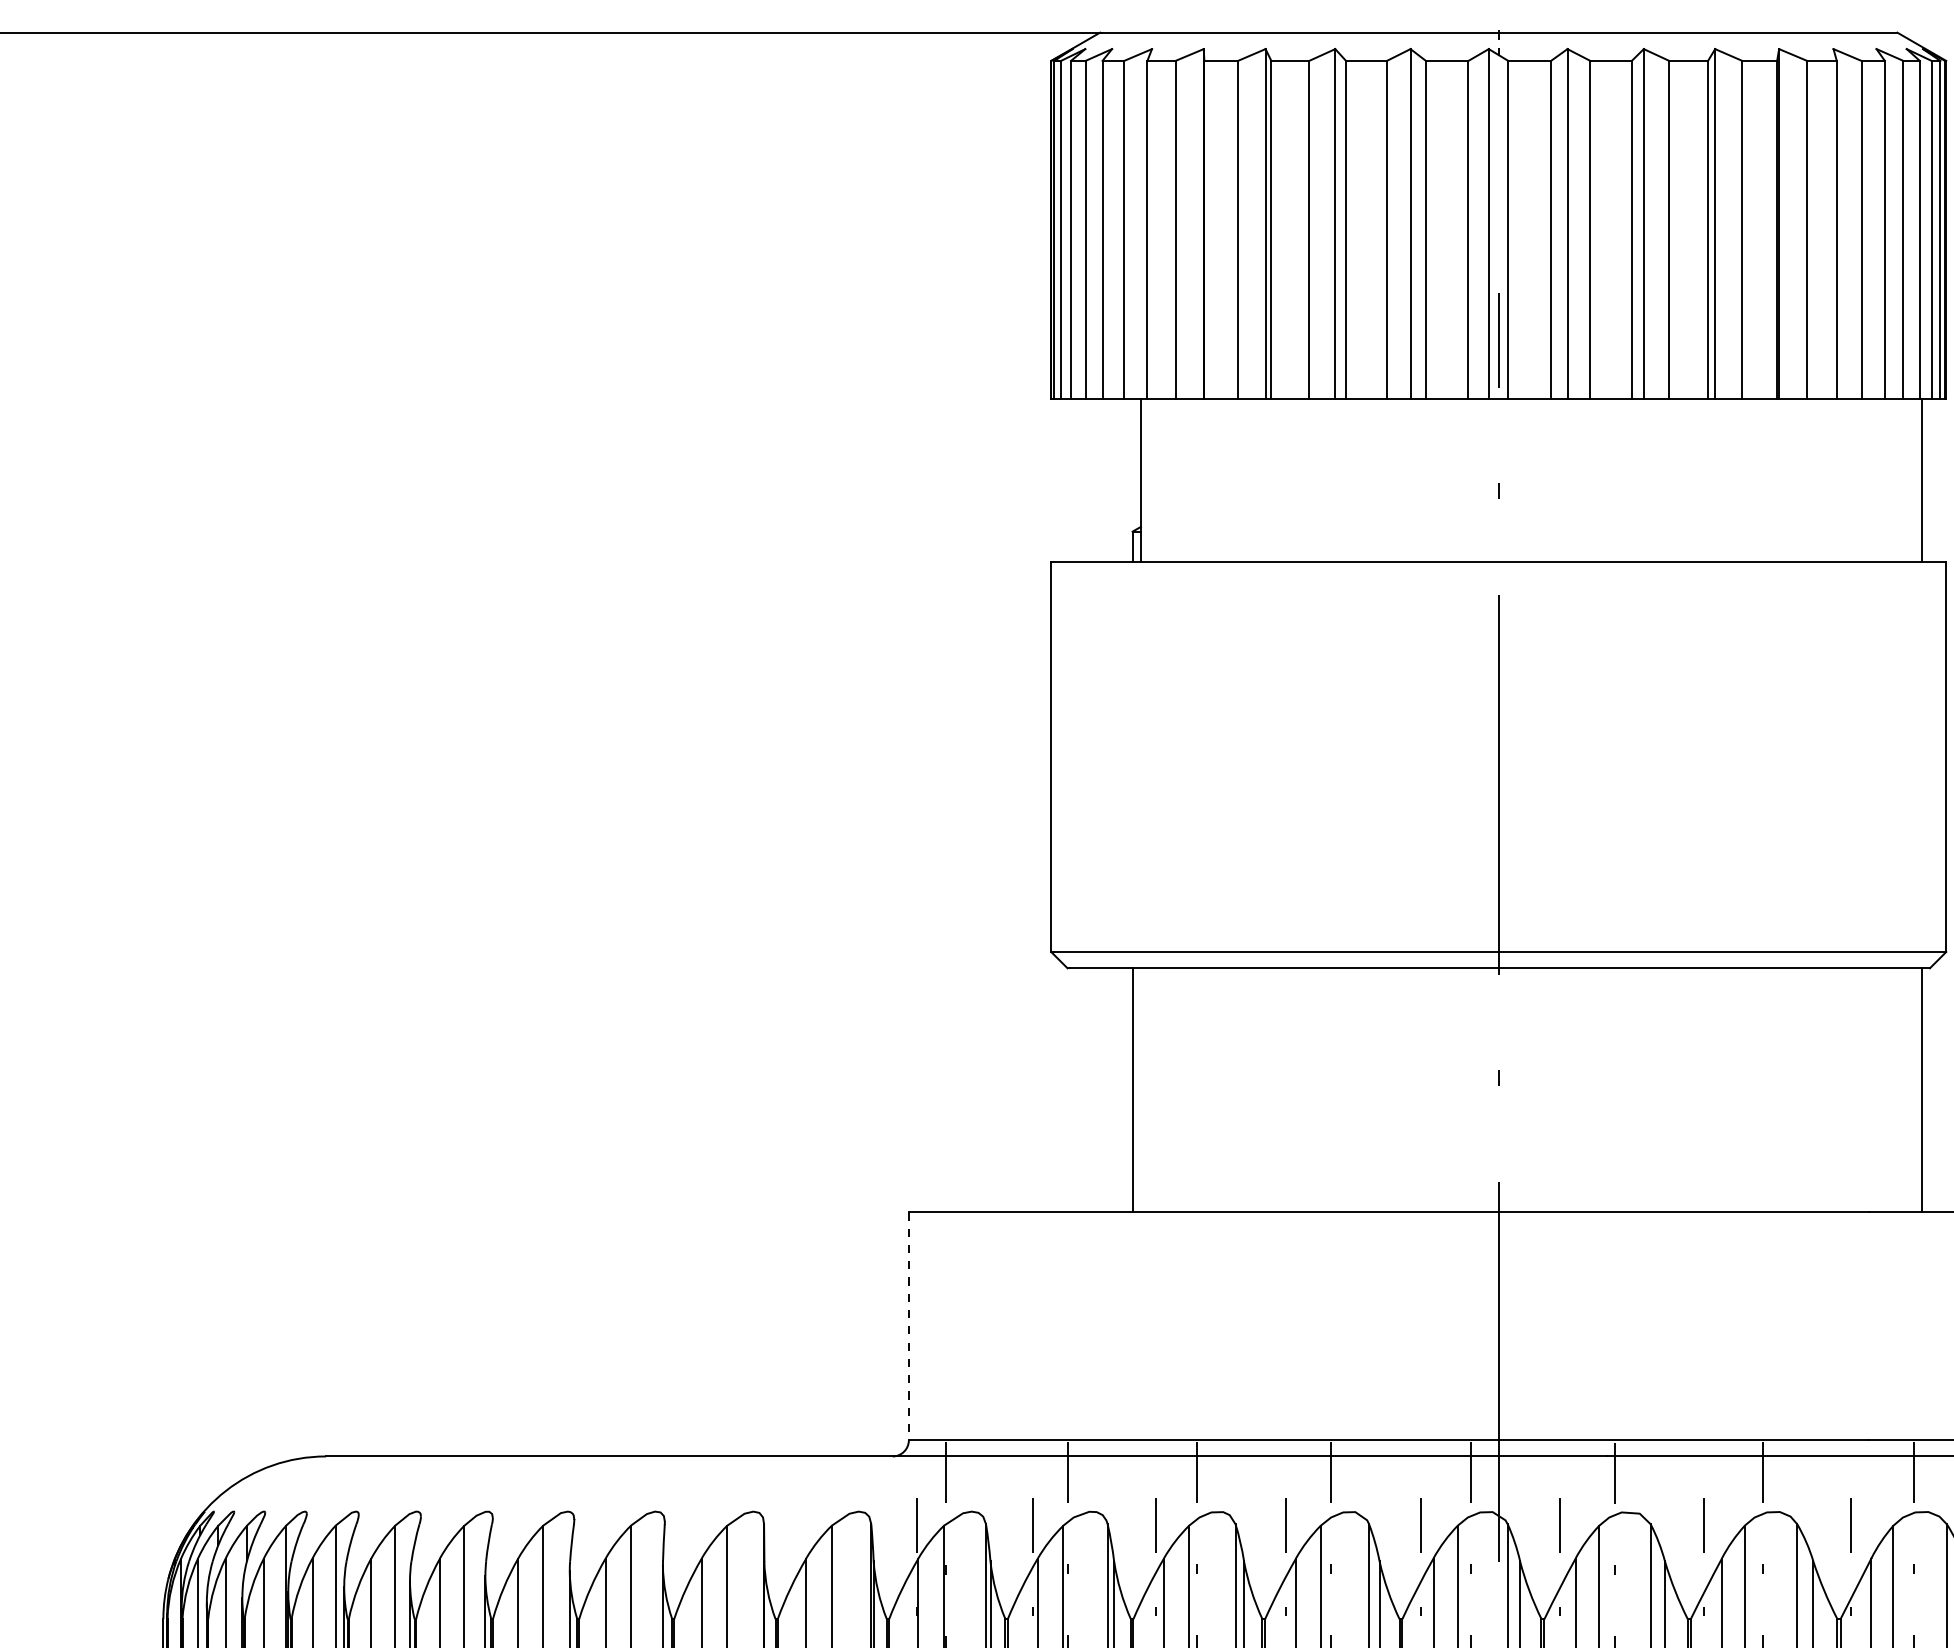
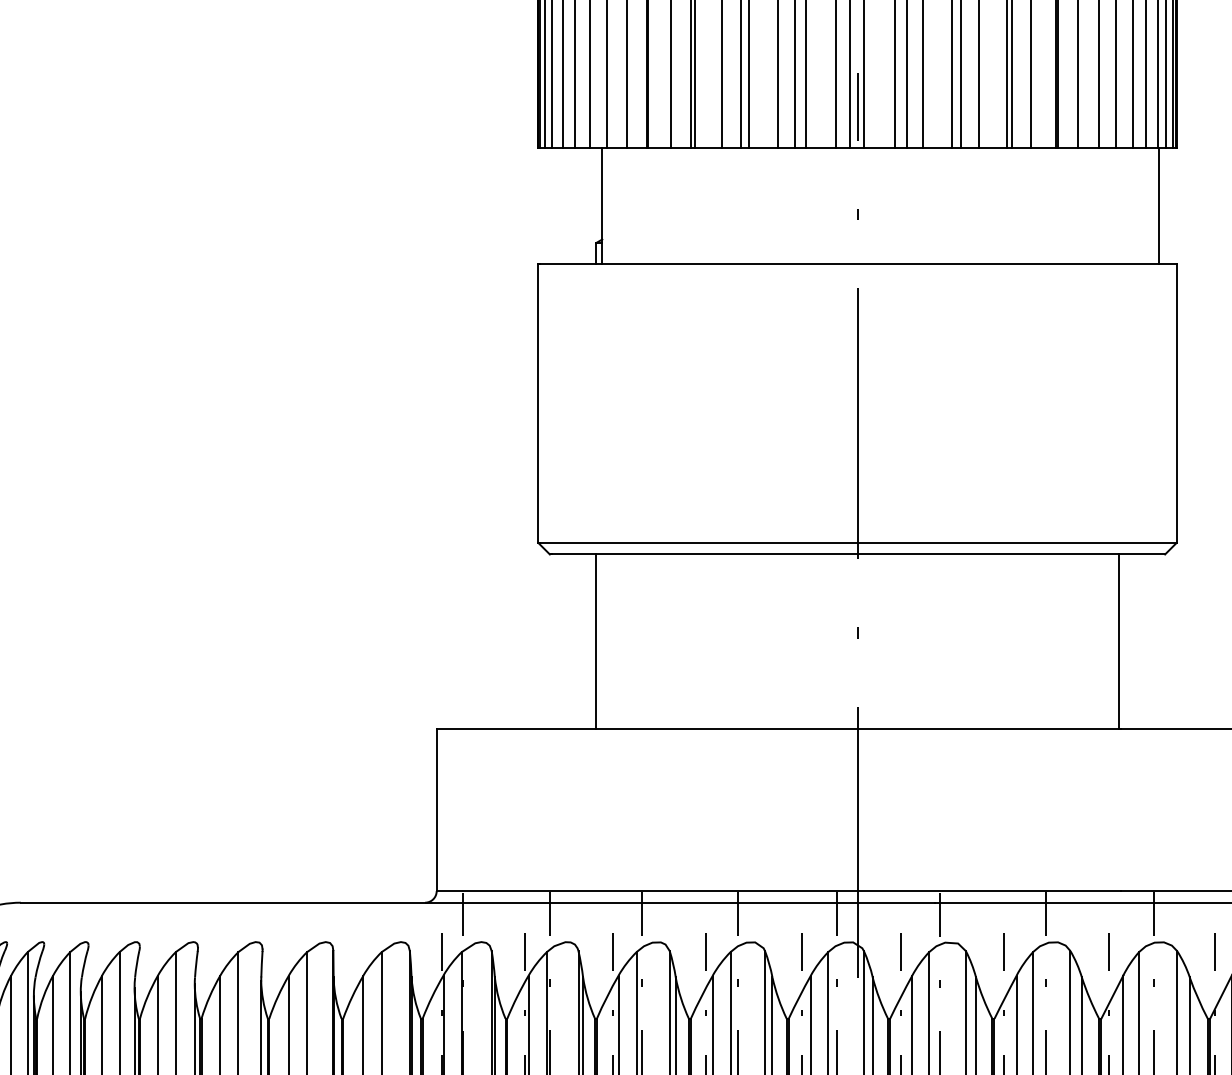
line: (1921, 1090) -> (1118, 641), moved
line: (908, 1326) -> (436, 810), dashed -> solid

